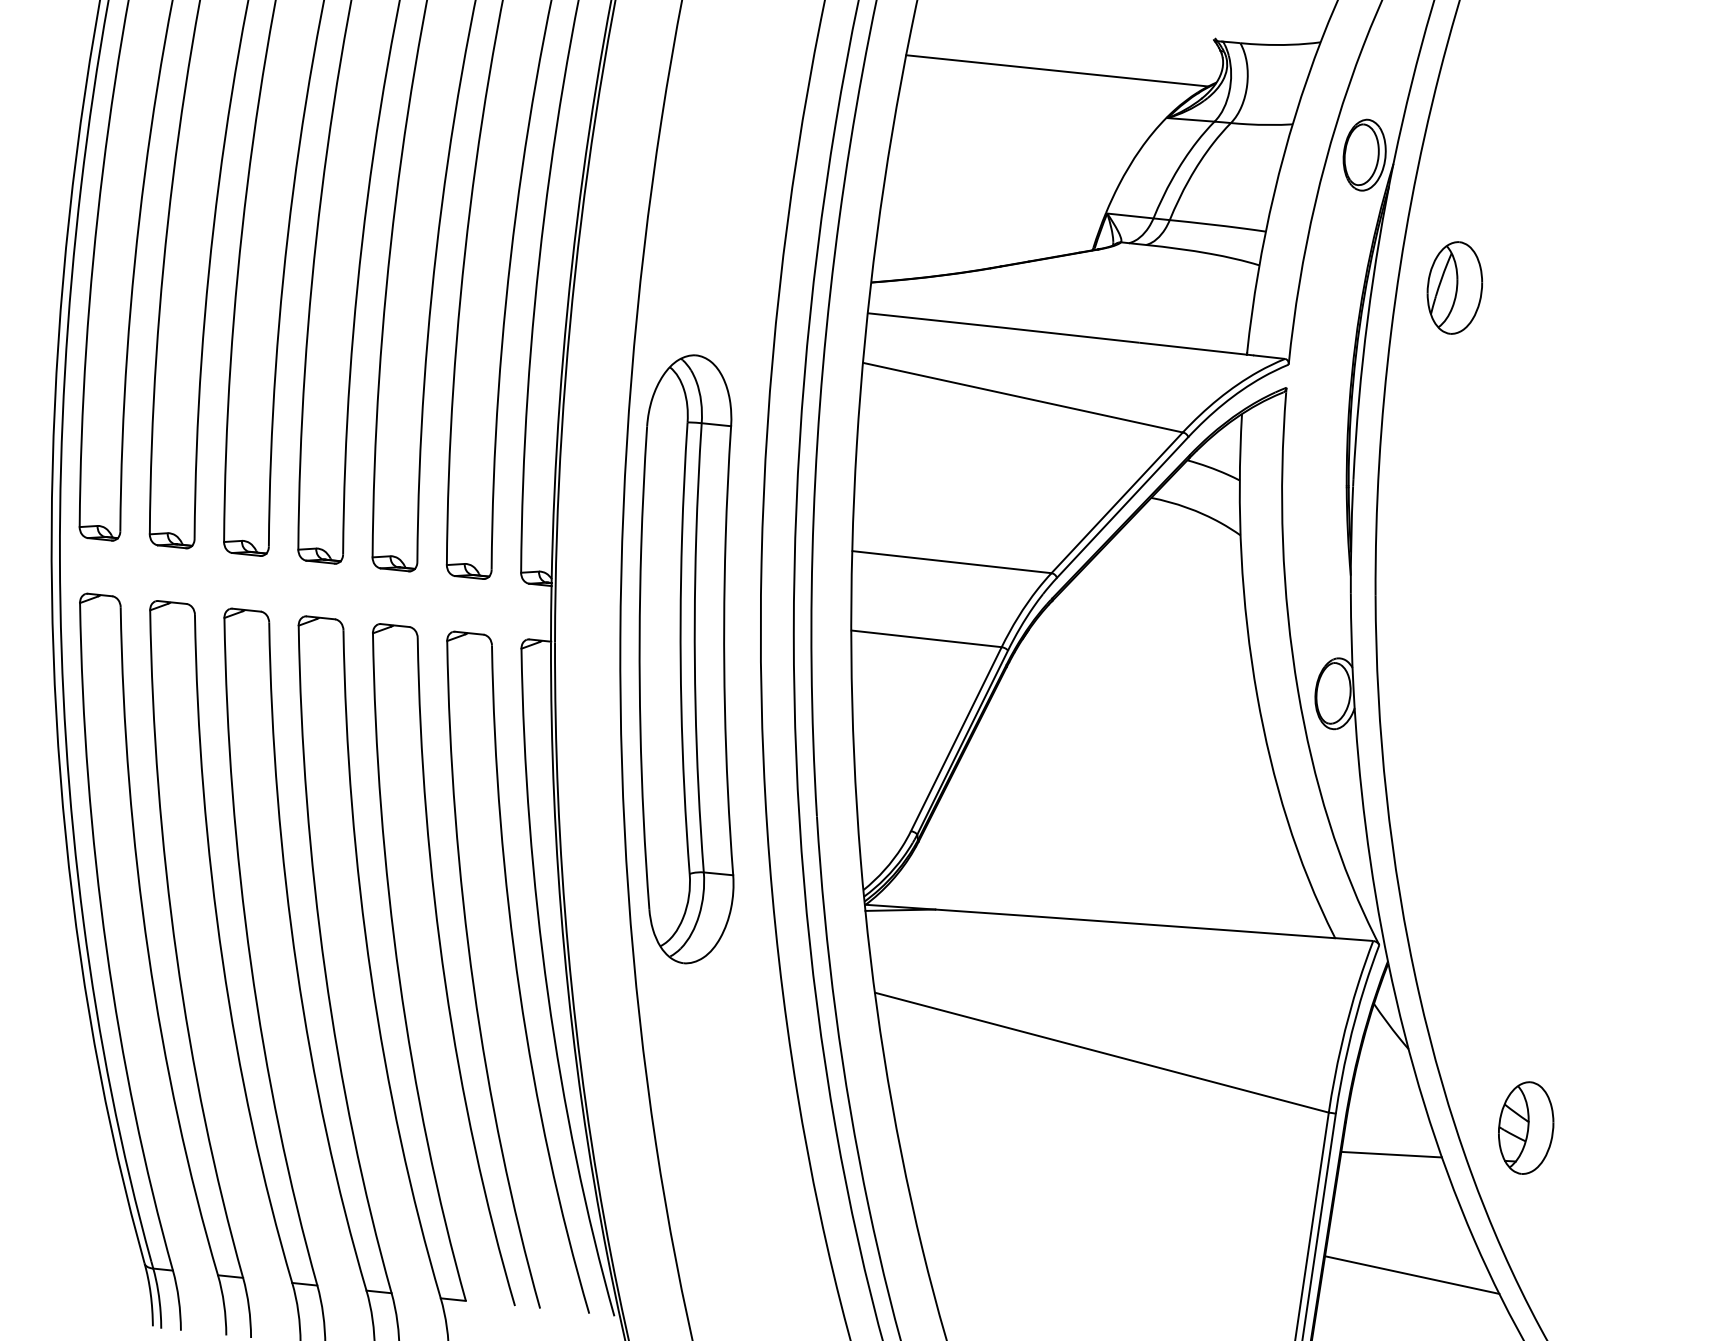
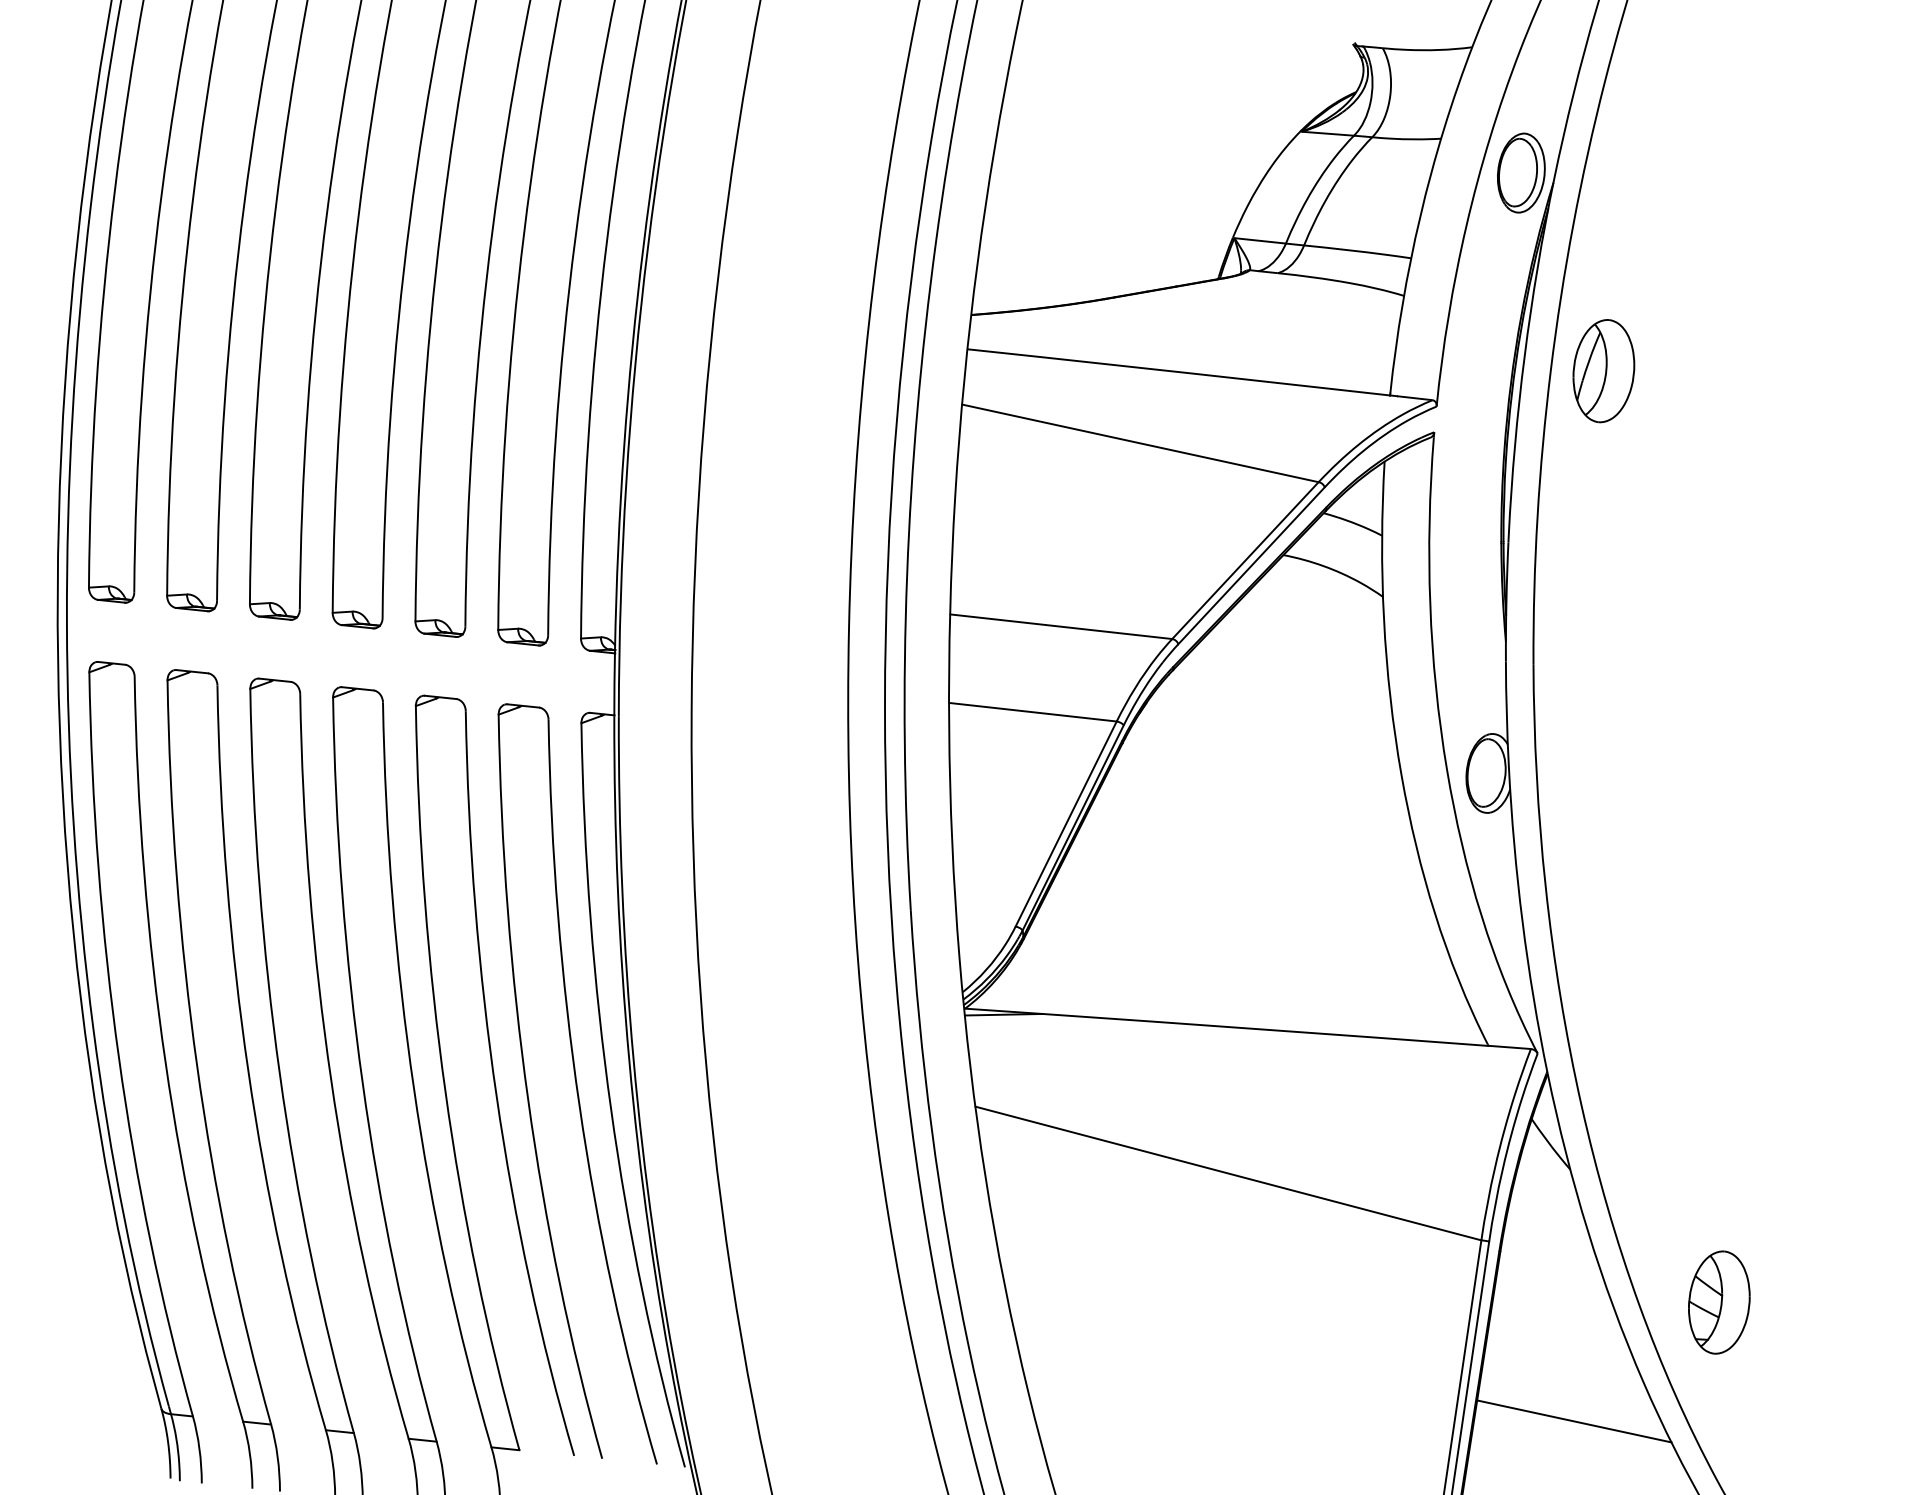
line: (1057, 70) -> (1178, 78), removed
part: (1454, 288) -> (1603, 371), moved
part: (686, 658) -> (765, 734), removed
part: (1526, 1128) -> (1719, 1302), moved
line: (1391, 1154) -> (1551, 1287), removed

